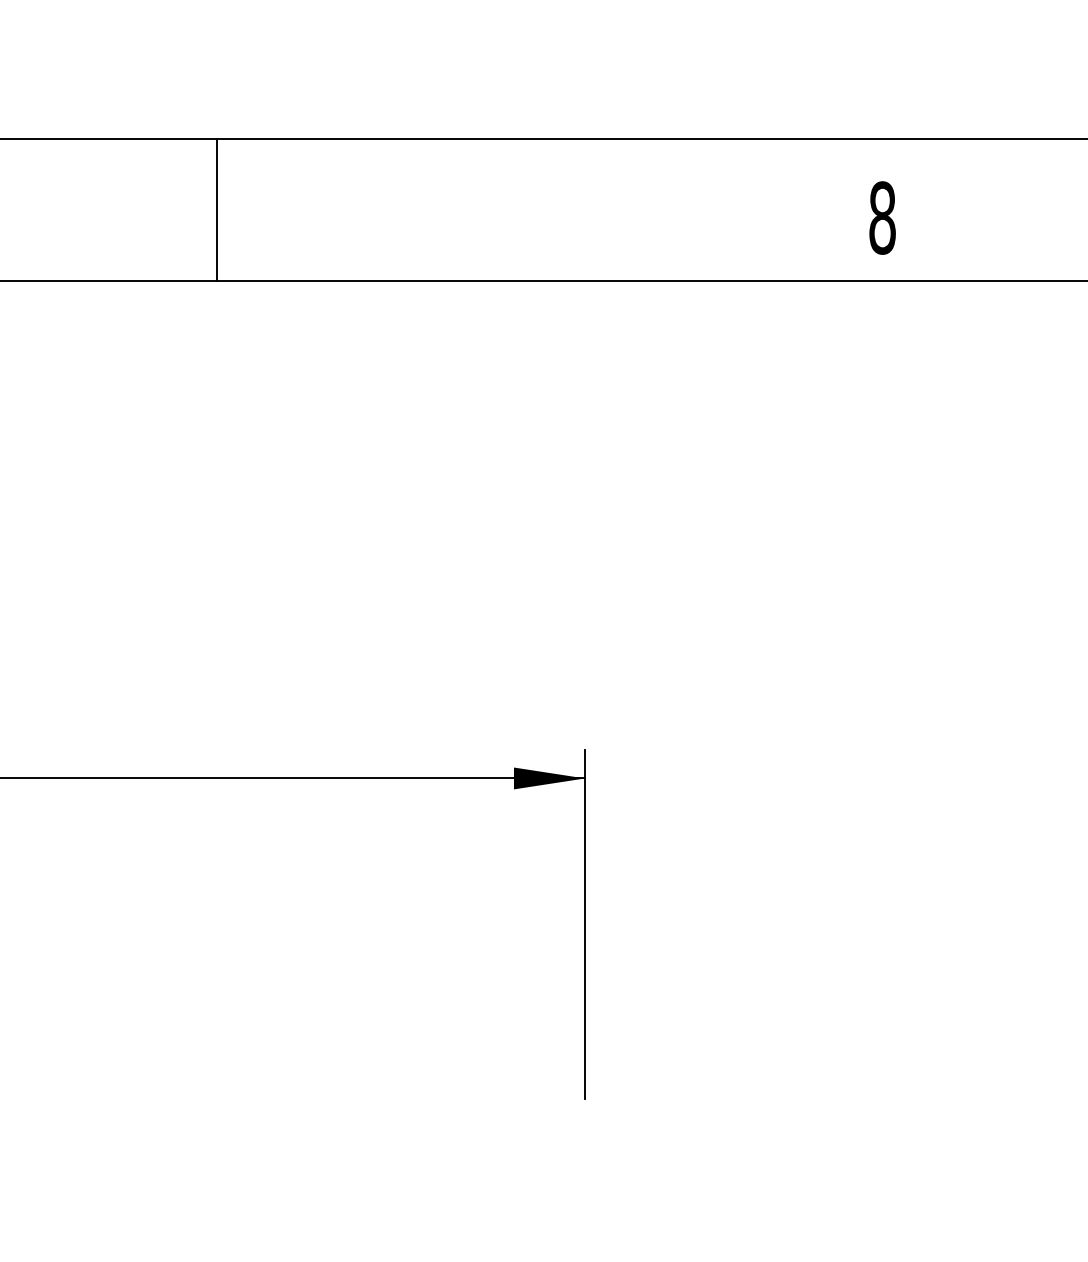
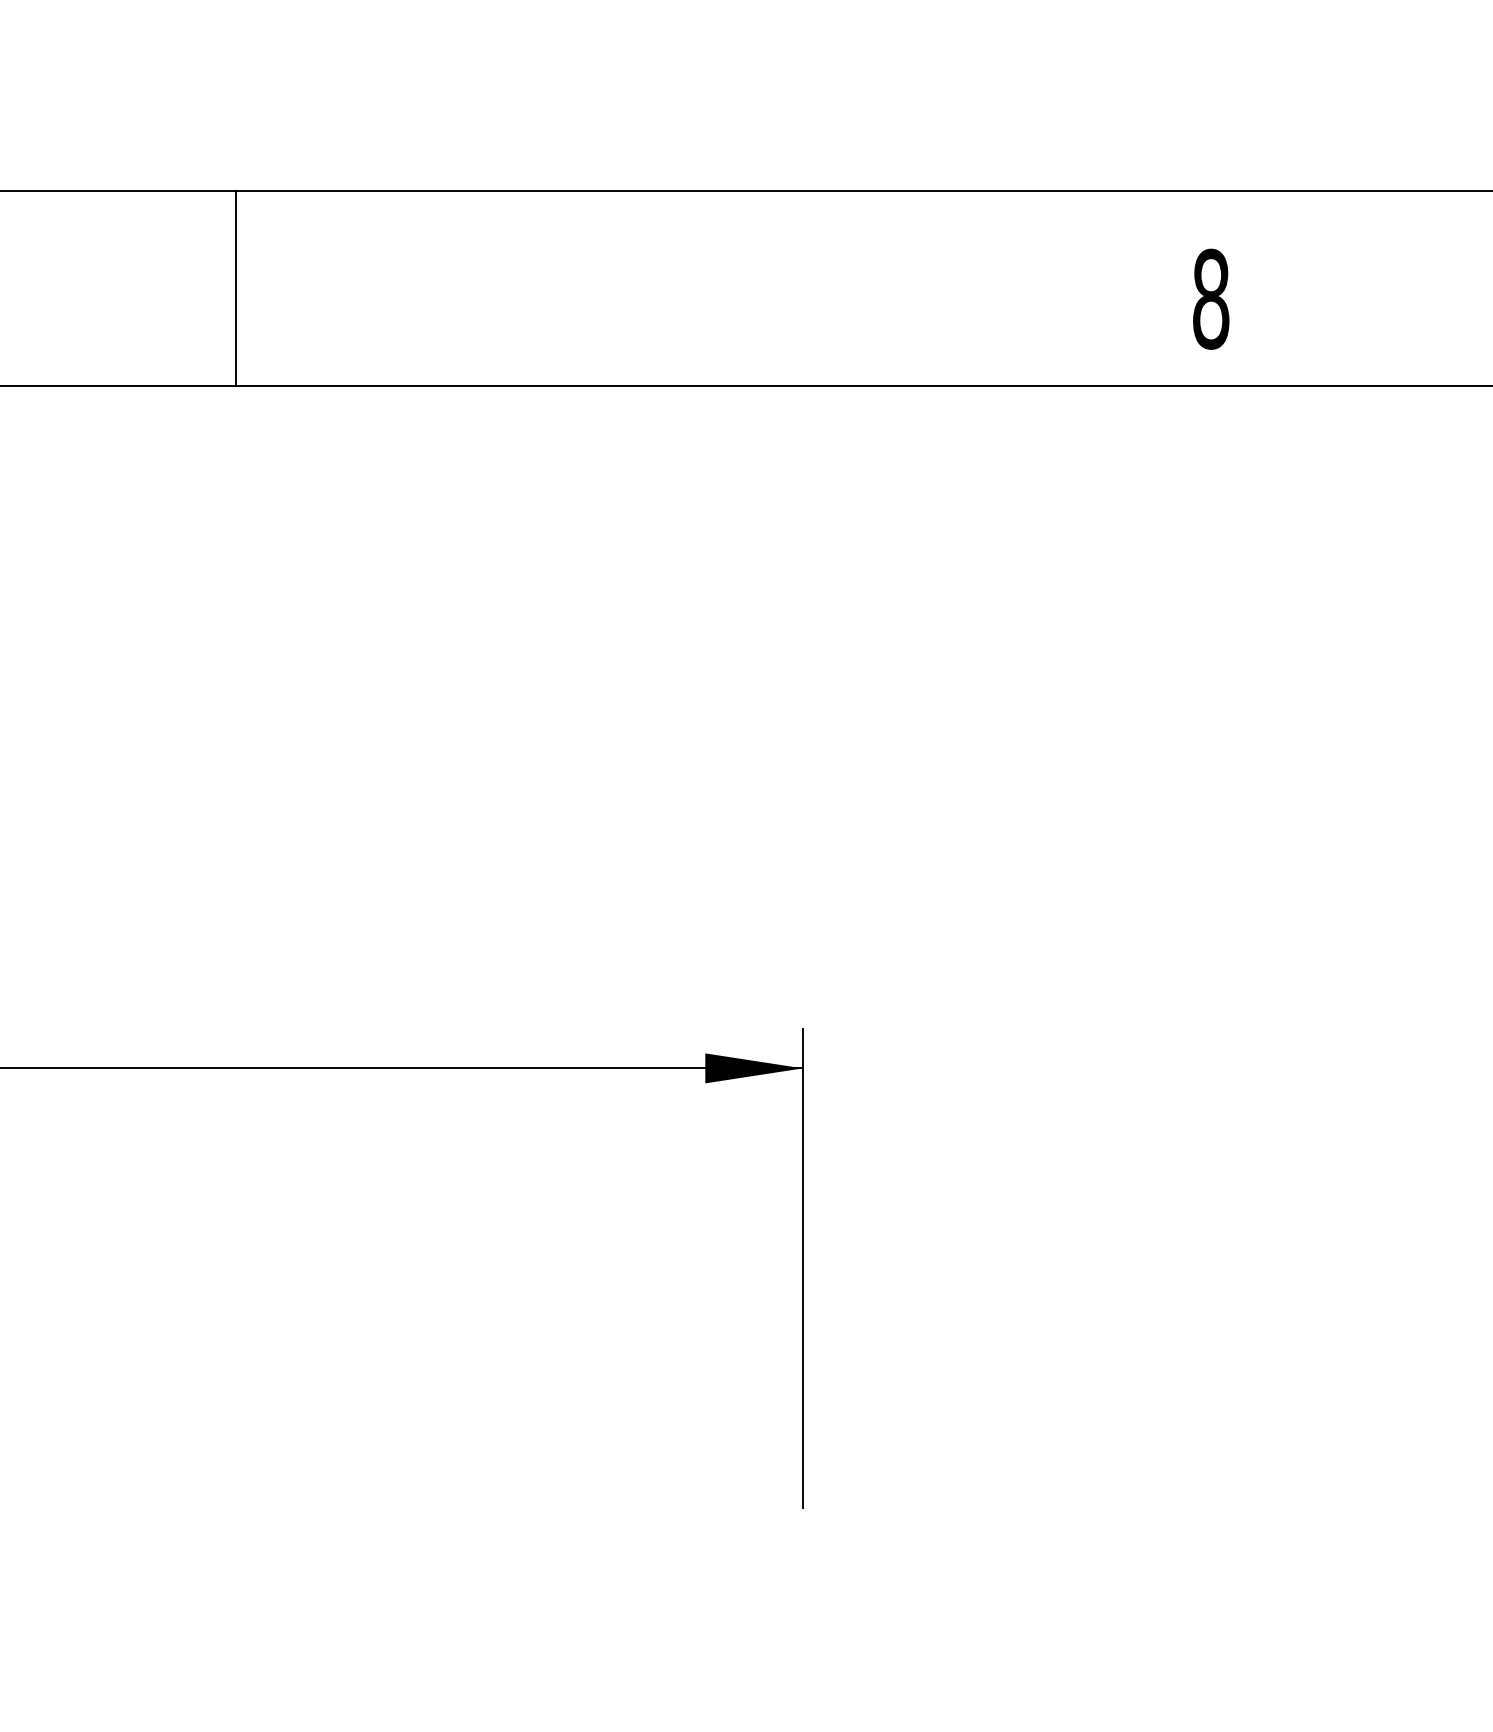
line: (216, 210) -> (235, 288), moved

